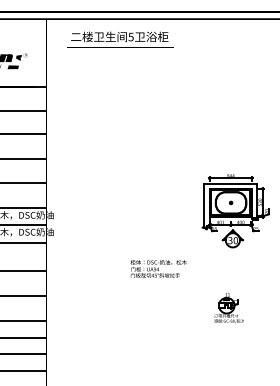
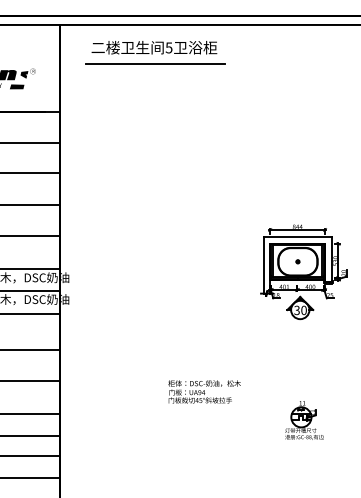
line: (120, 49) -> (155, 63), added
text: (158, 268) -> (204, 391), moved
part: (229, 308) -> (304, 420), moved

